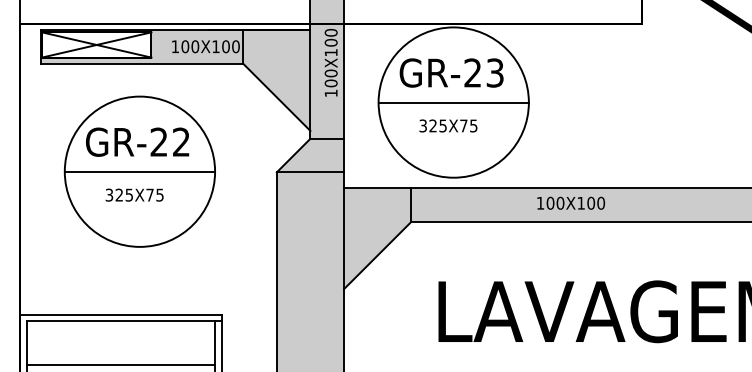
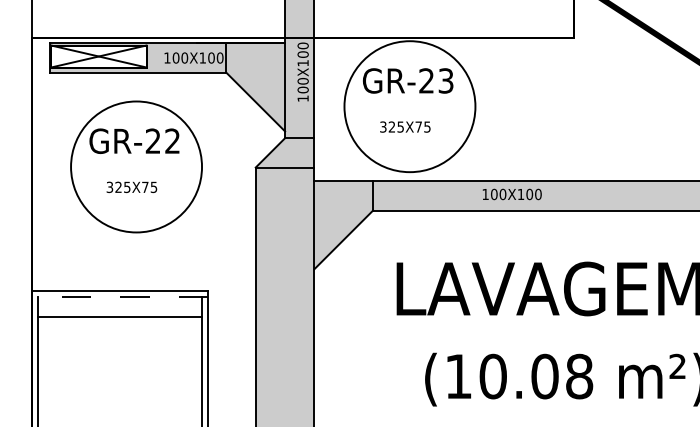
line: (453, 102) -> (409, 106), removed
line: (139, 171) -> (136, 166), removed
line: (123, 321) -> (122, 297), solid -> dashed
line: (121, 365) -> (120, 317), moved

